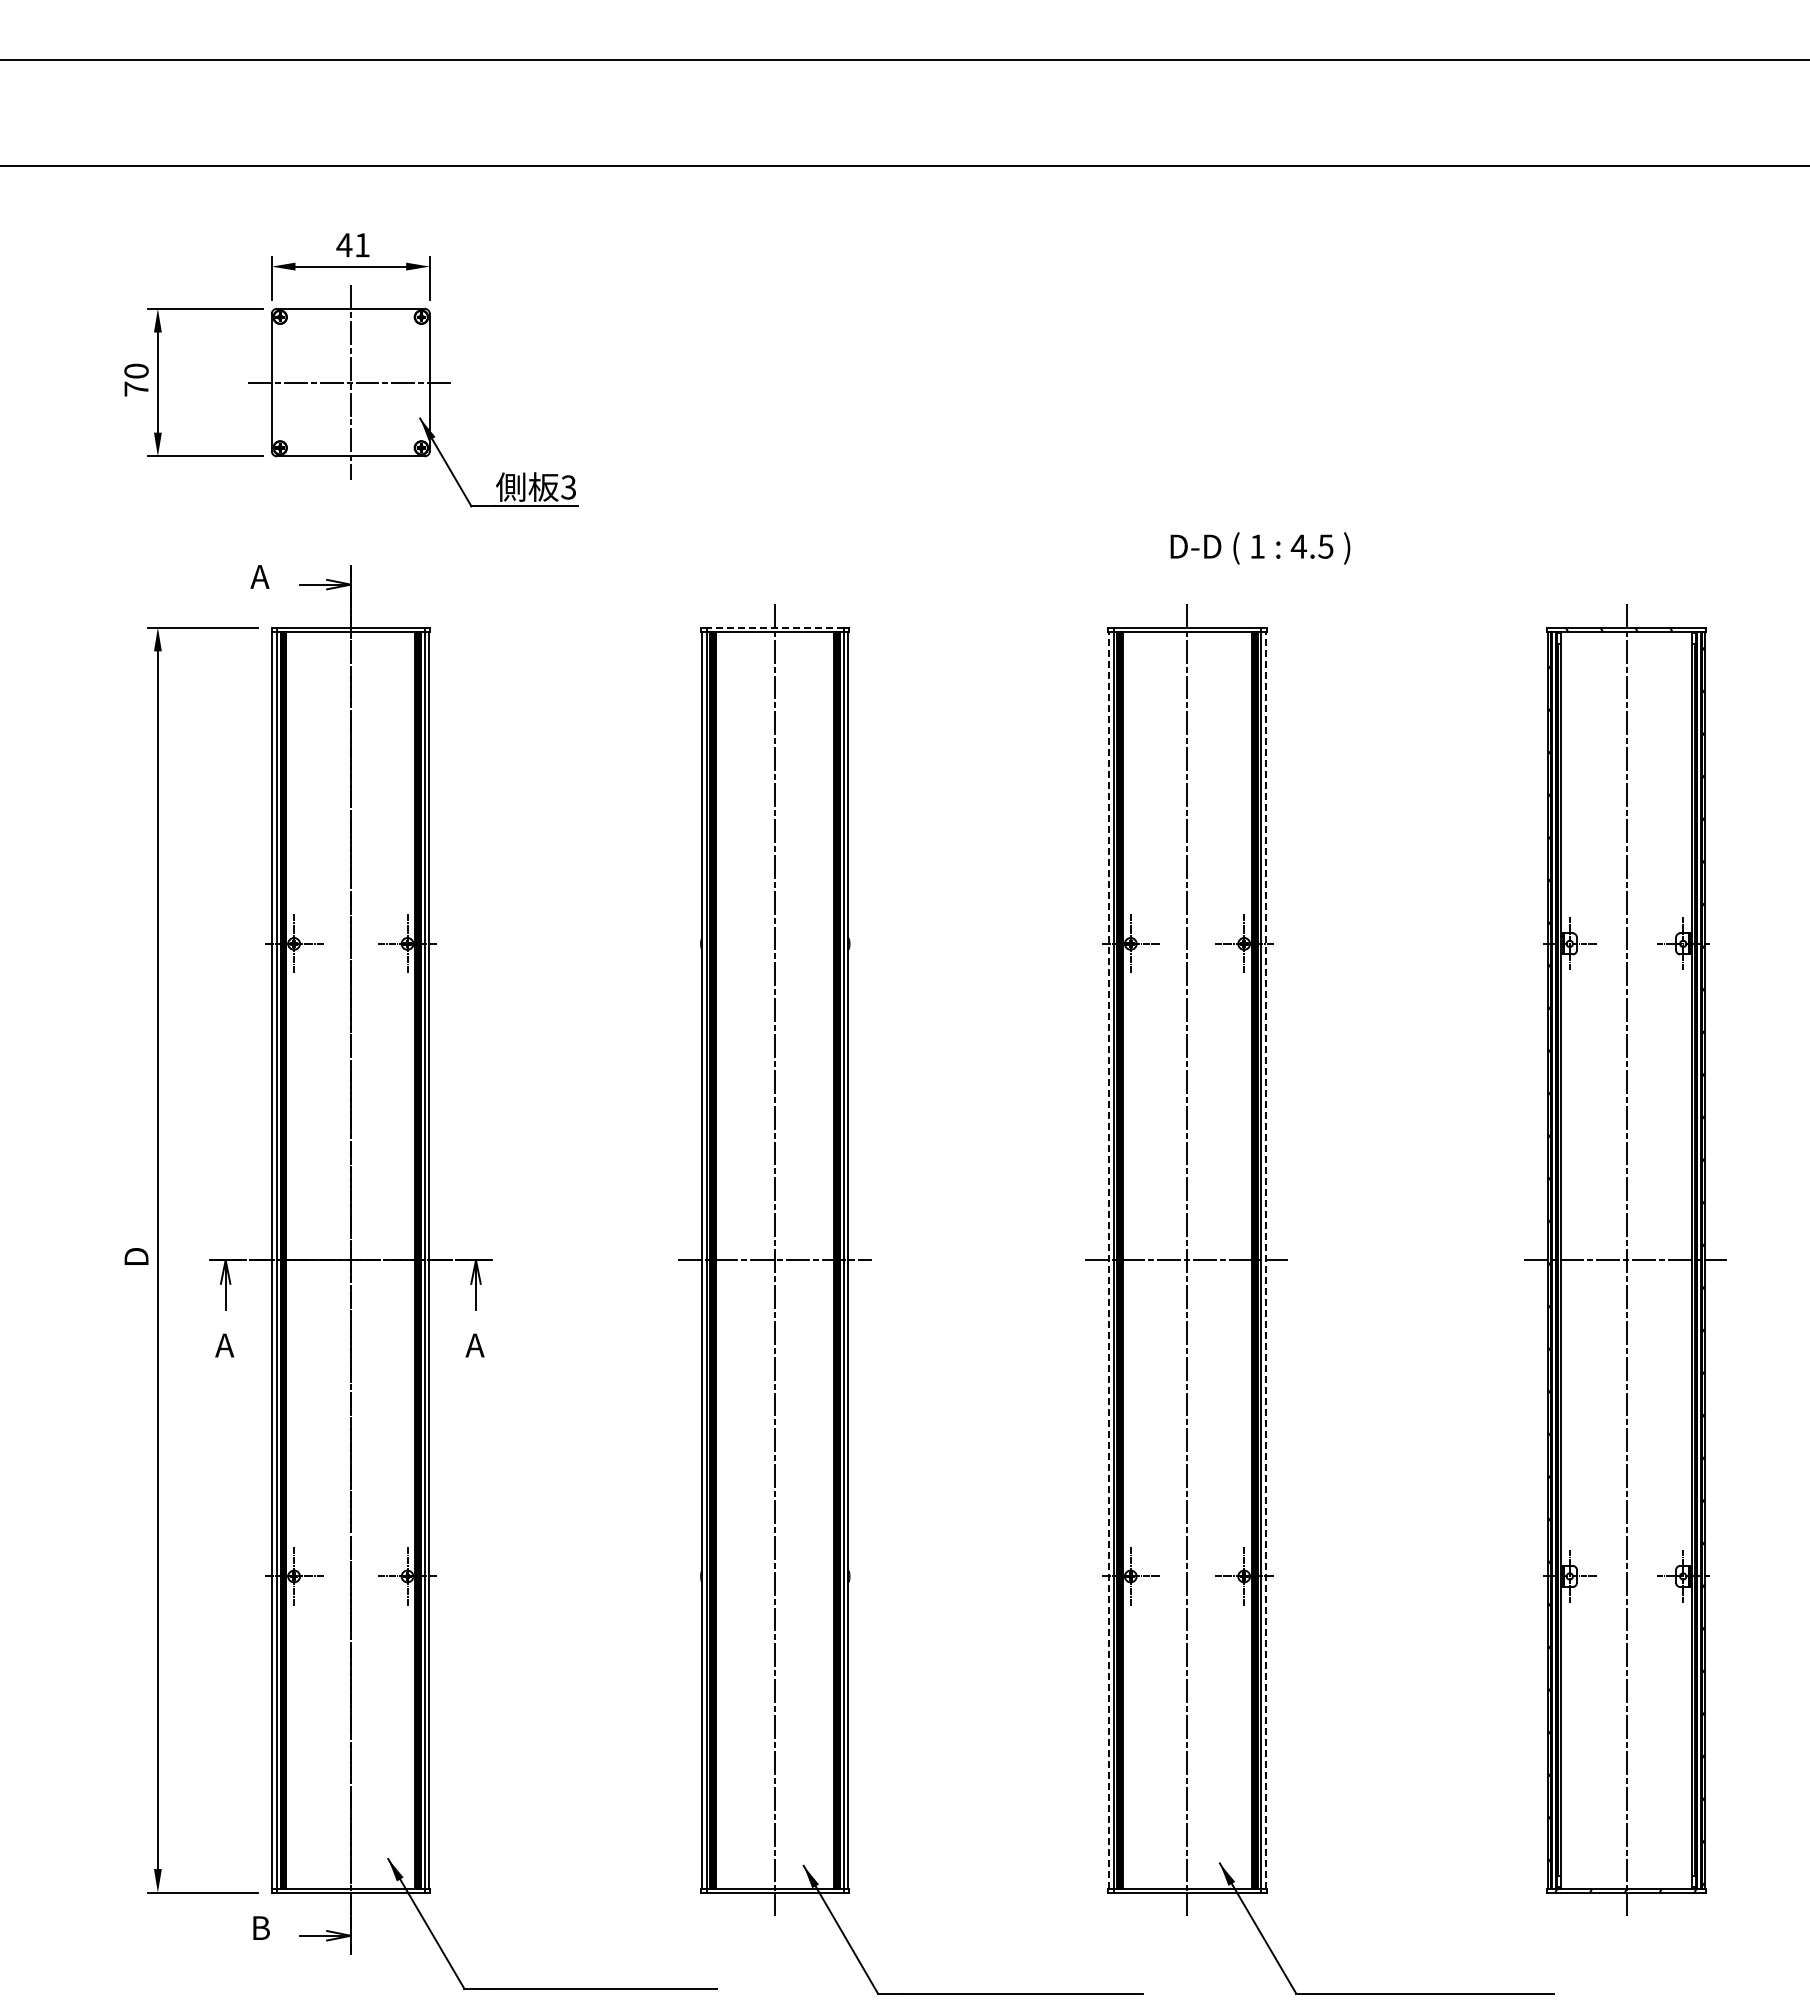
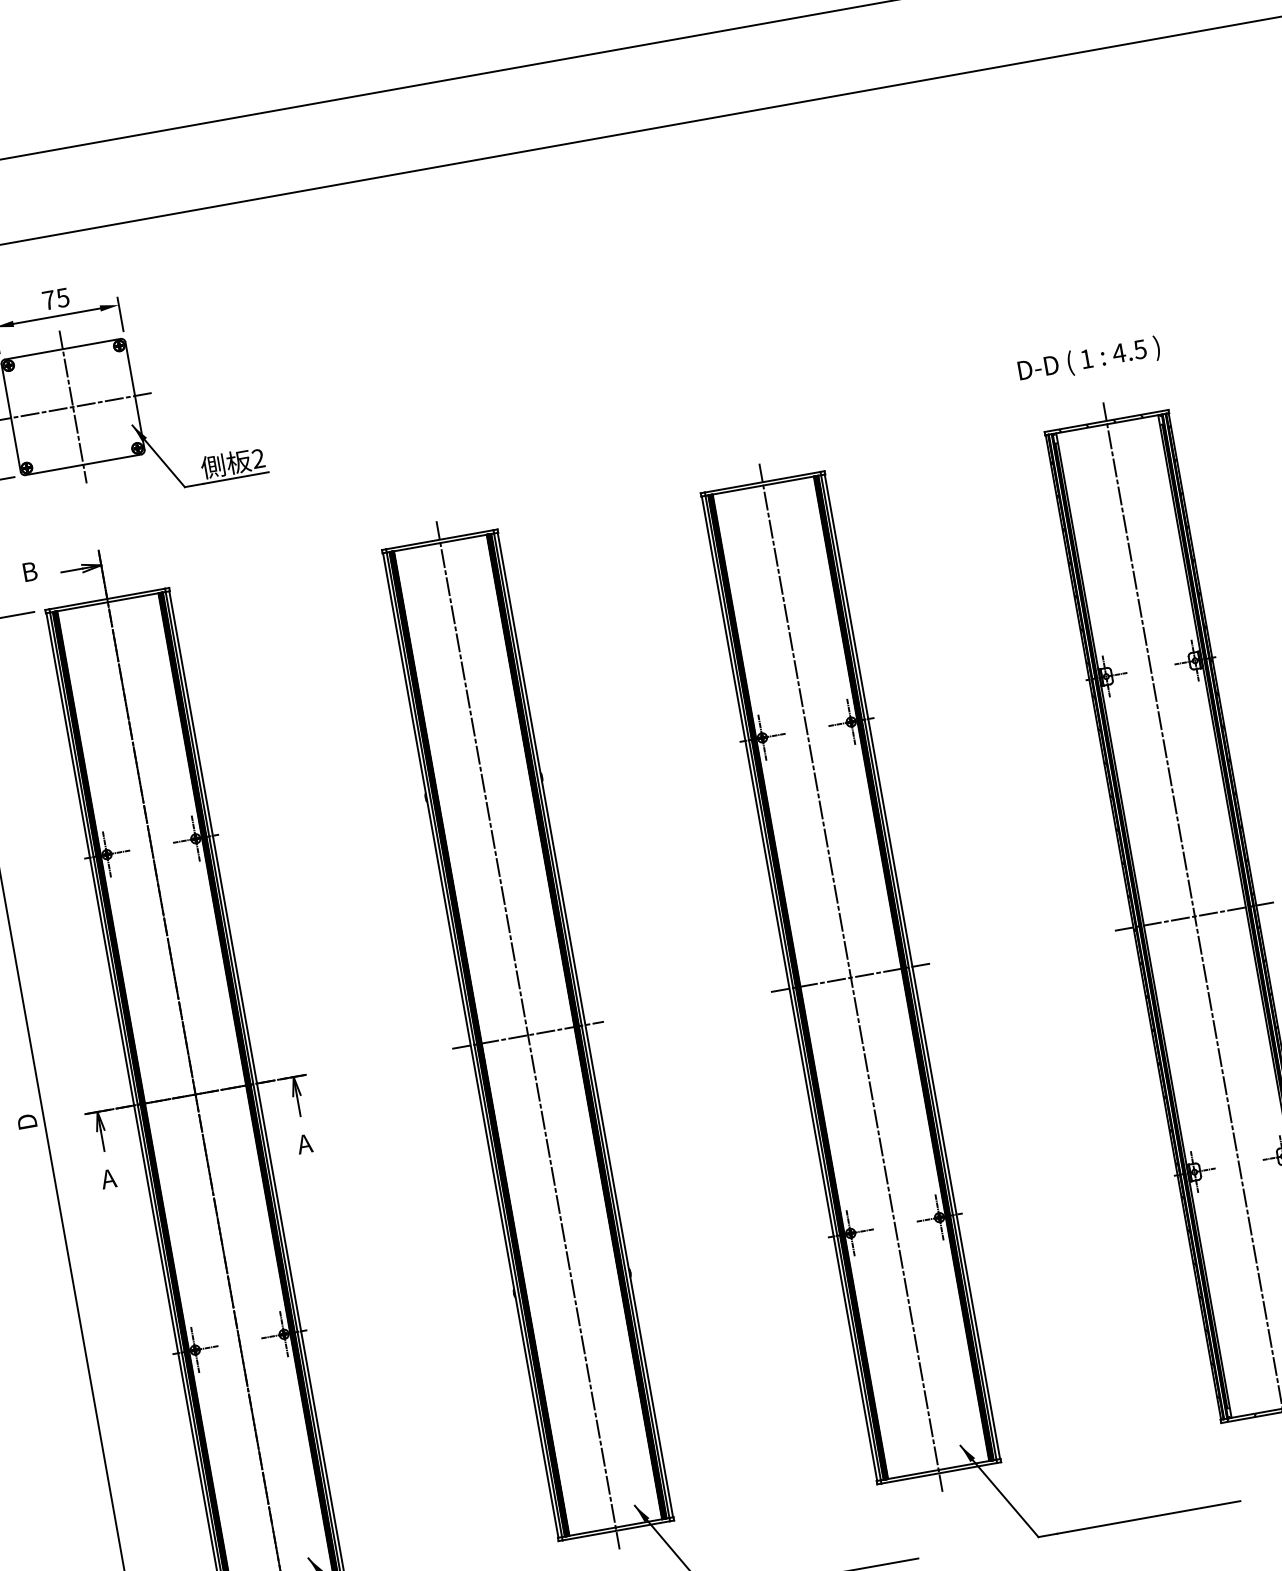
text: (352, 245) -> (55, 299), 41 -> 75
text: (568, 487) -> (258, 458), 3 -> 2
text: (1260, 548) -> (1089, 360), moved
text: (259, 576) -> (28, 571), A -> B
line: (775, 627) -> (439, 539), dashed -> solid
line: (1109, 1259) -> (789, 988), dashed -> solid
line: (1265, 1259) -> (912, 966), dashed -> solid

